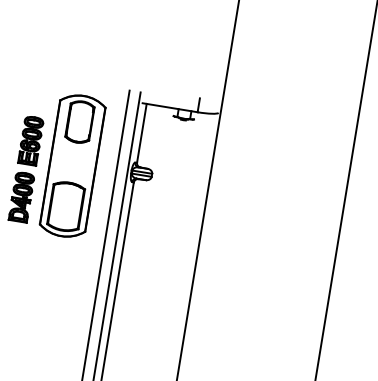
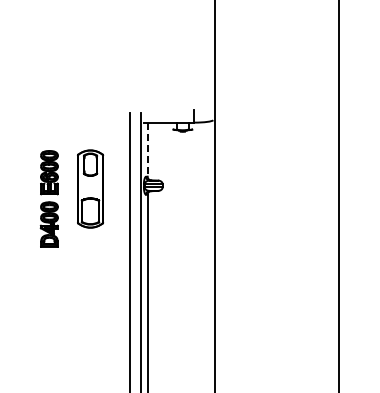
line: (141, 133) -> (147, 149), solid -> dashed
part: (72, 165) -> (90, 188), size x0.6

